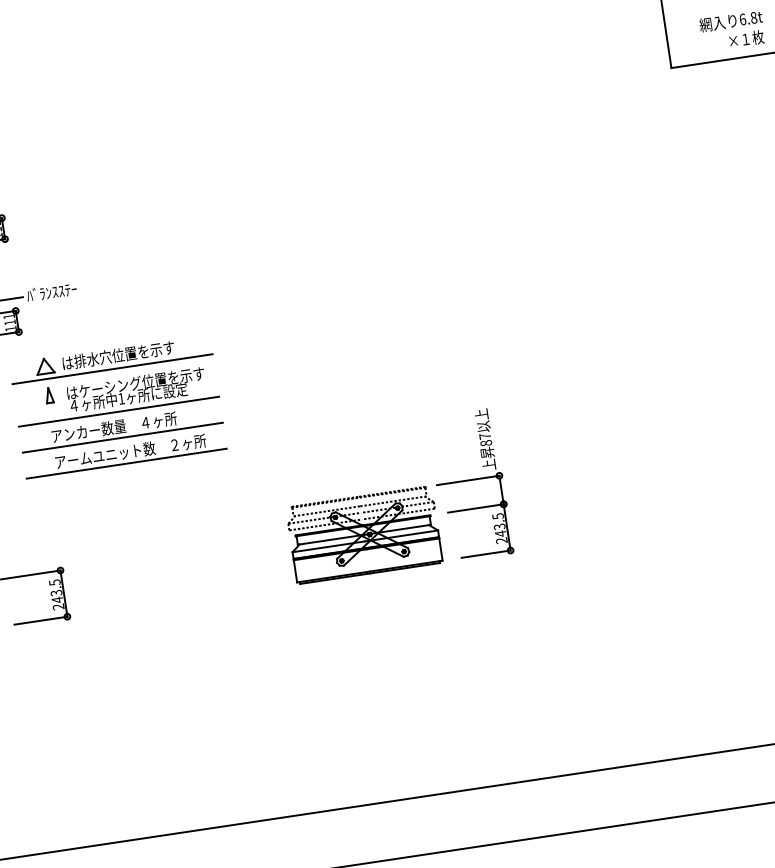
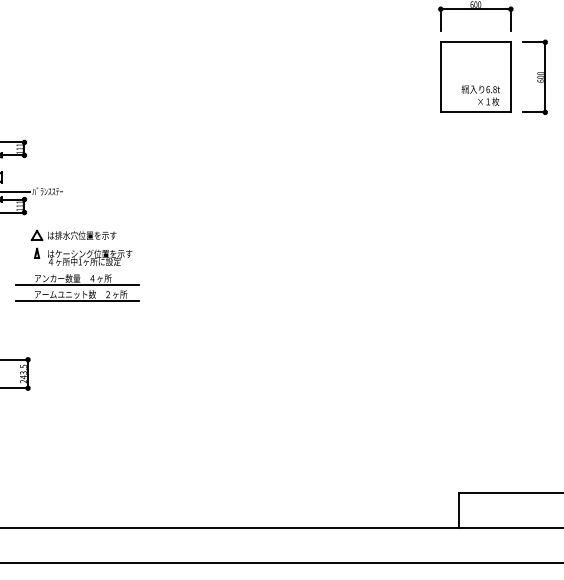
line: (112, 369) -> (77, 243), removed
line: (118, 411) -> (77, 269), removed
part: (394, 496) -> (235, 345), removed

